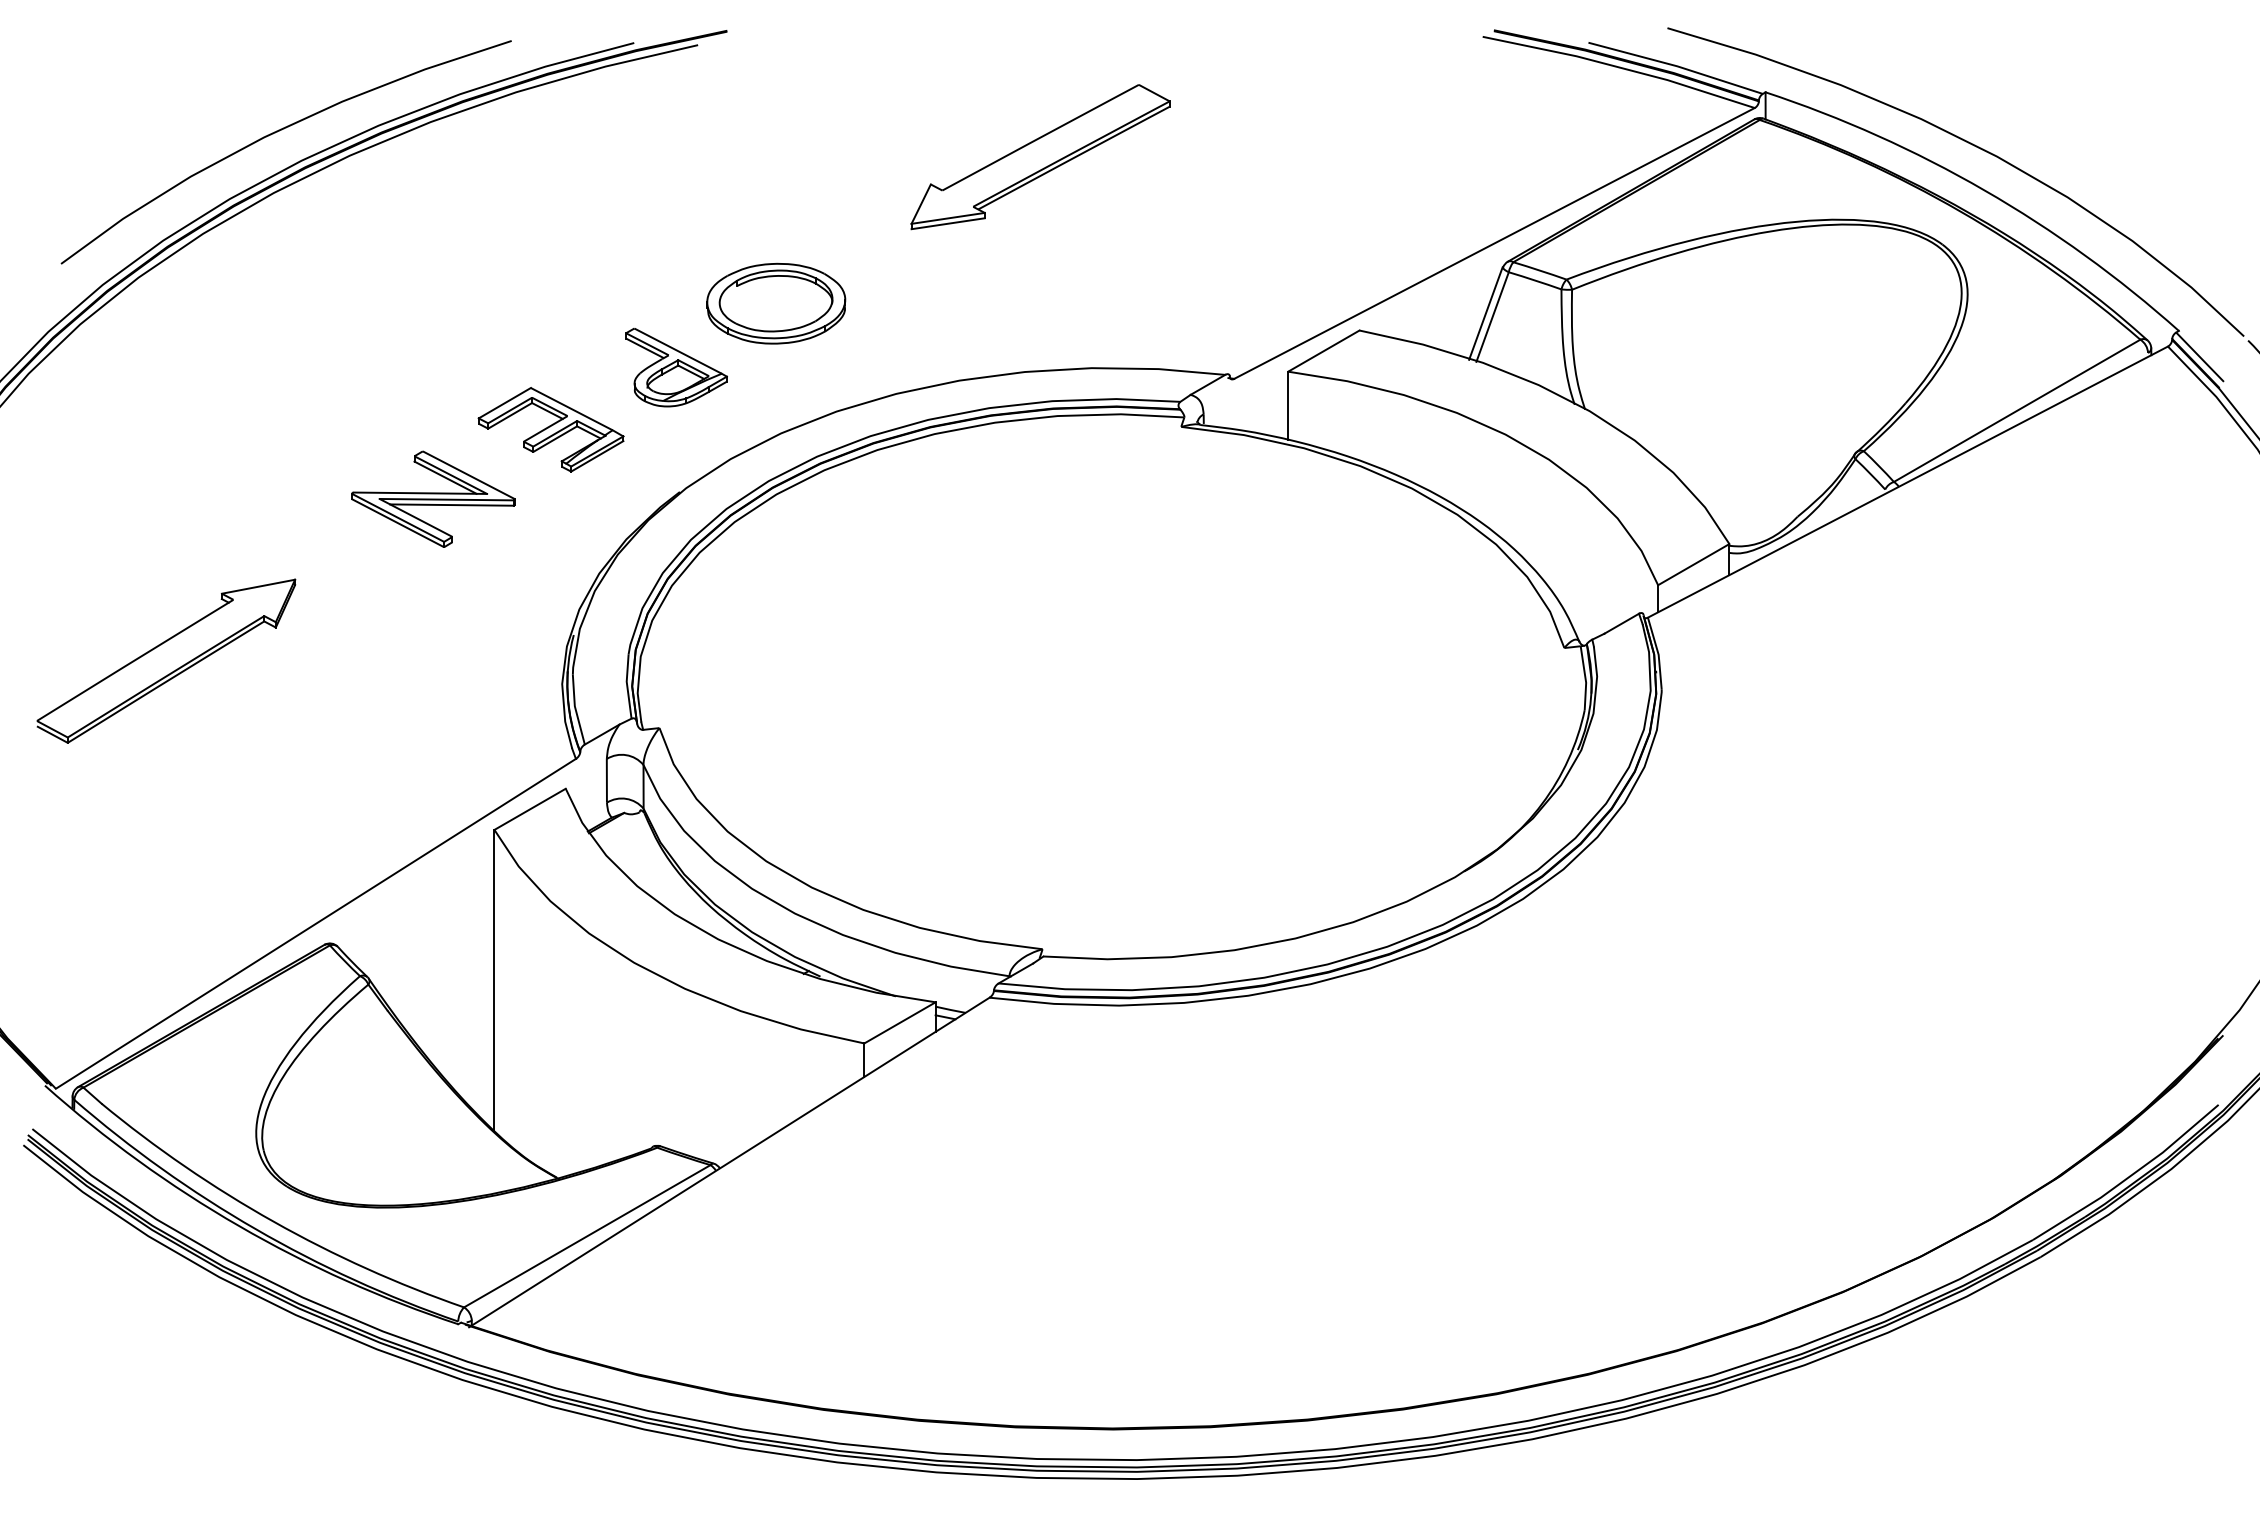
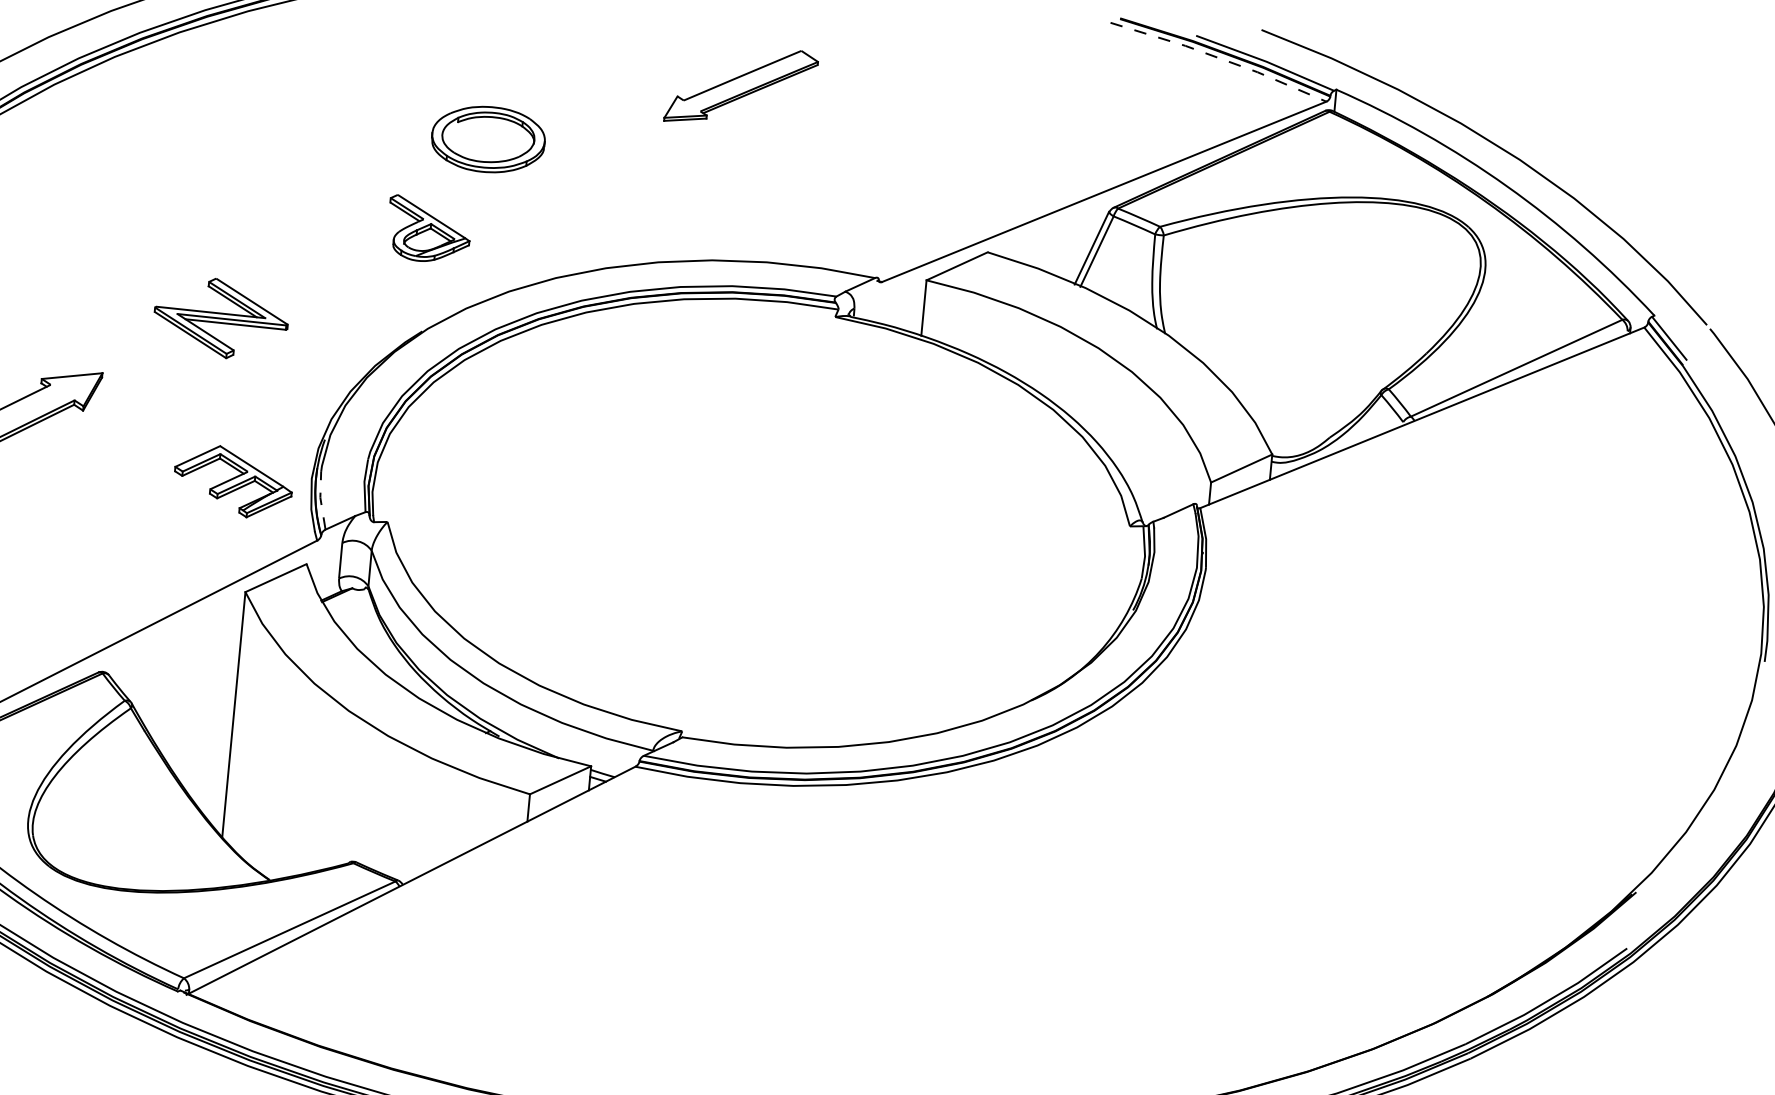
line: (1620, 67) -> (1220, 58), solid -> dashed
part: (1040, 157) -> (741, 86), size x0.7
part: (776, 303) -> (488, 139), moved
part: (550, 429) -> (232, 481), moved
line: (575, 709) -> (320, 500), solid -> dashed

